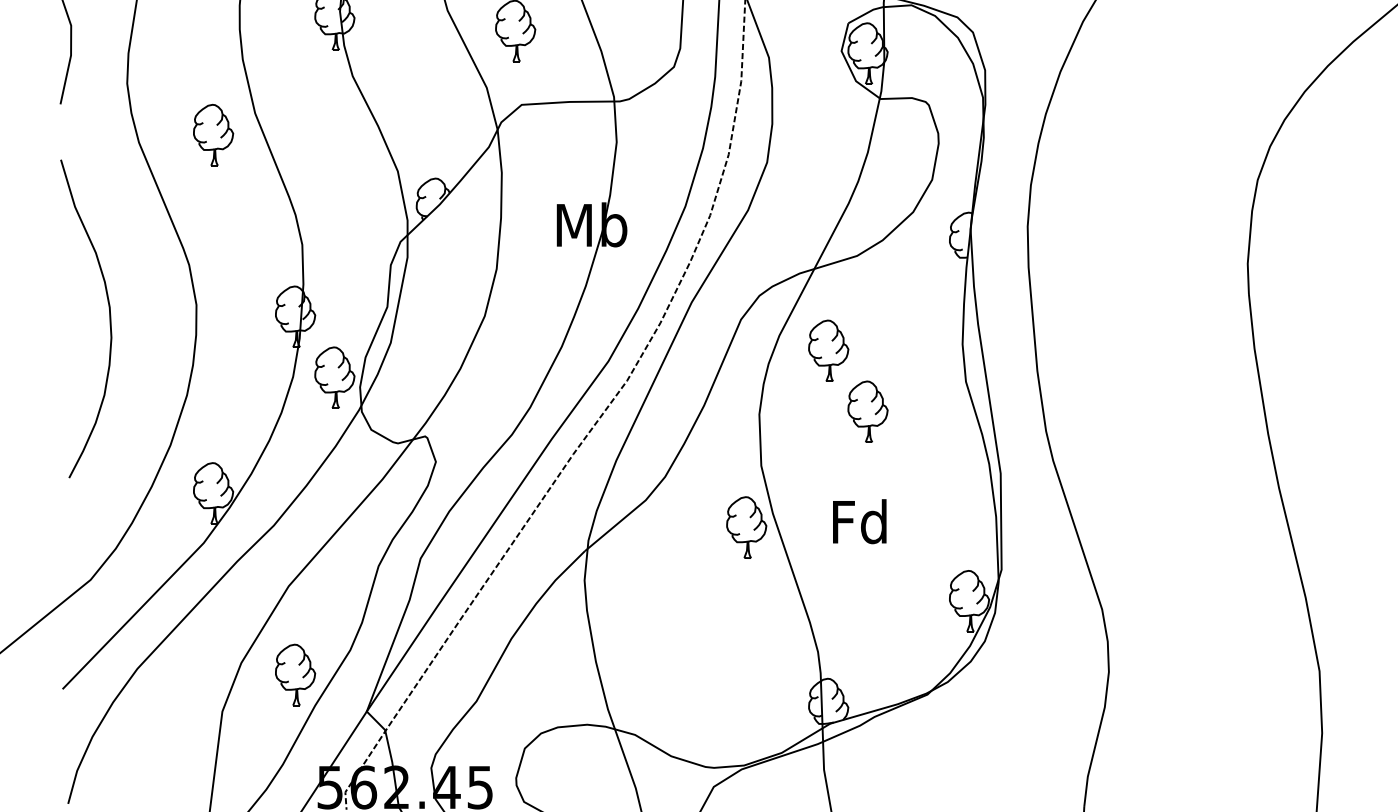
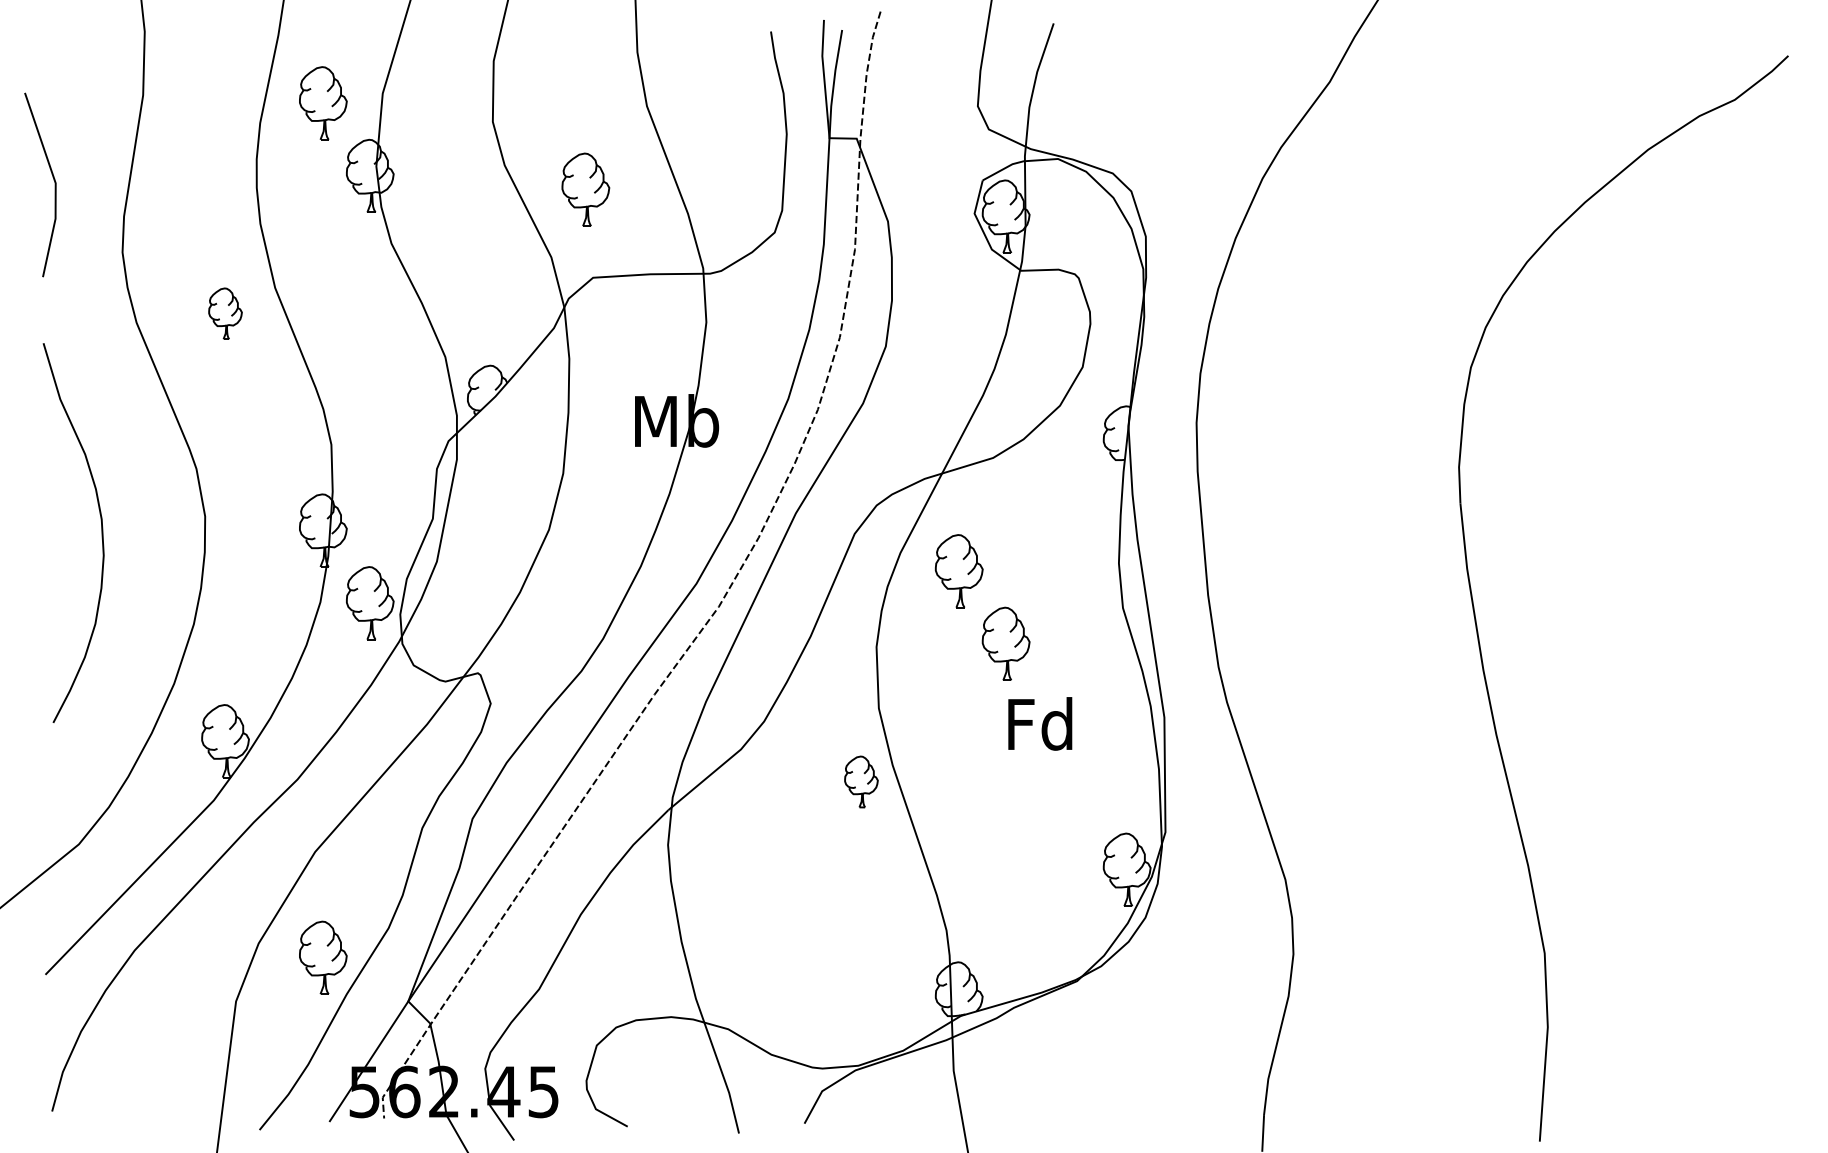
part: (213, 134) -> (225, 313), size x0.7
text: (859, 521) -> (1040, 723), moved
part: (746, 527) -> (861, 781), size x0.7

